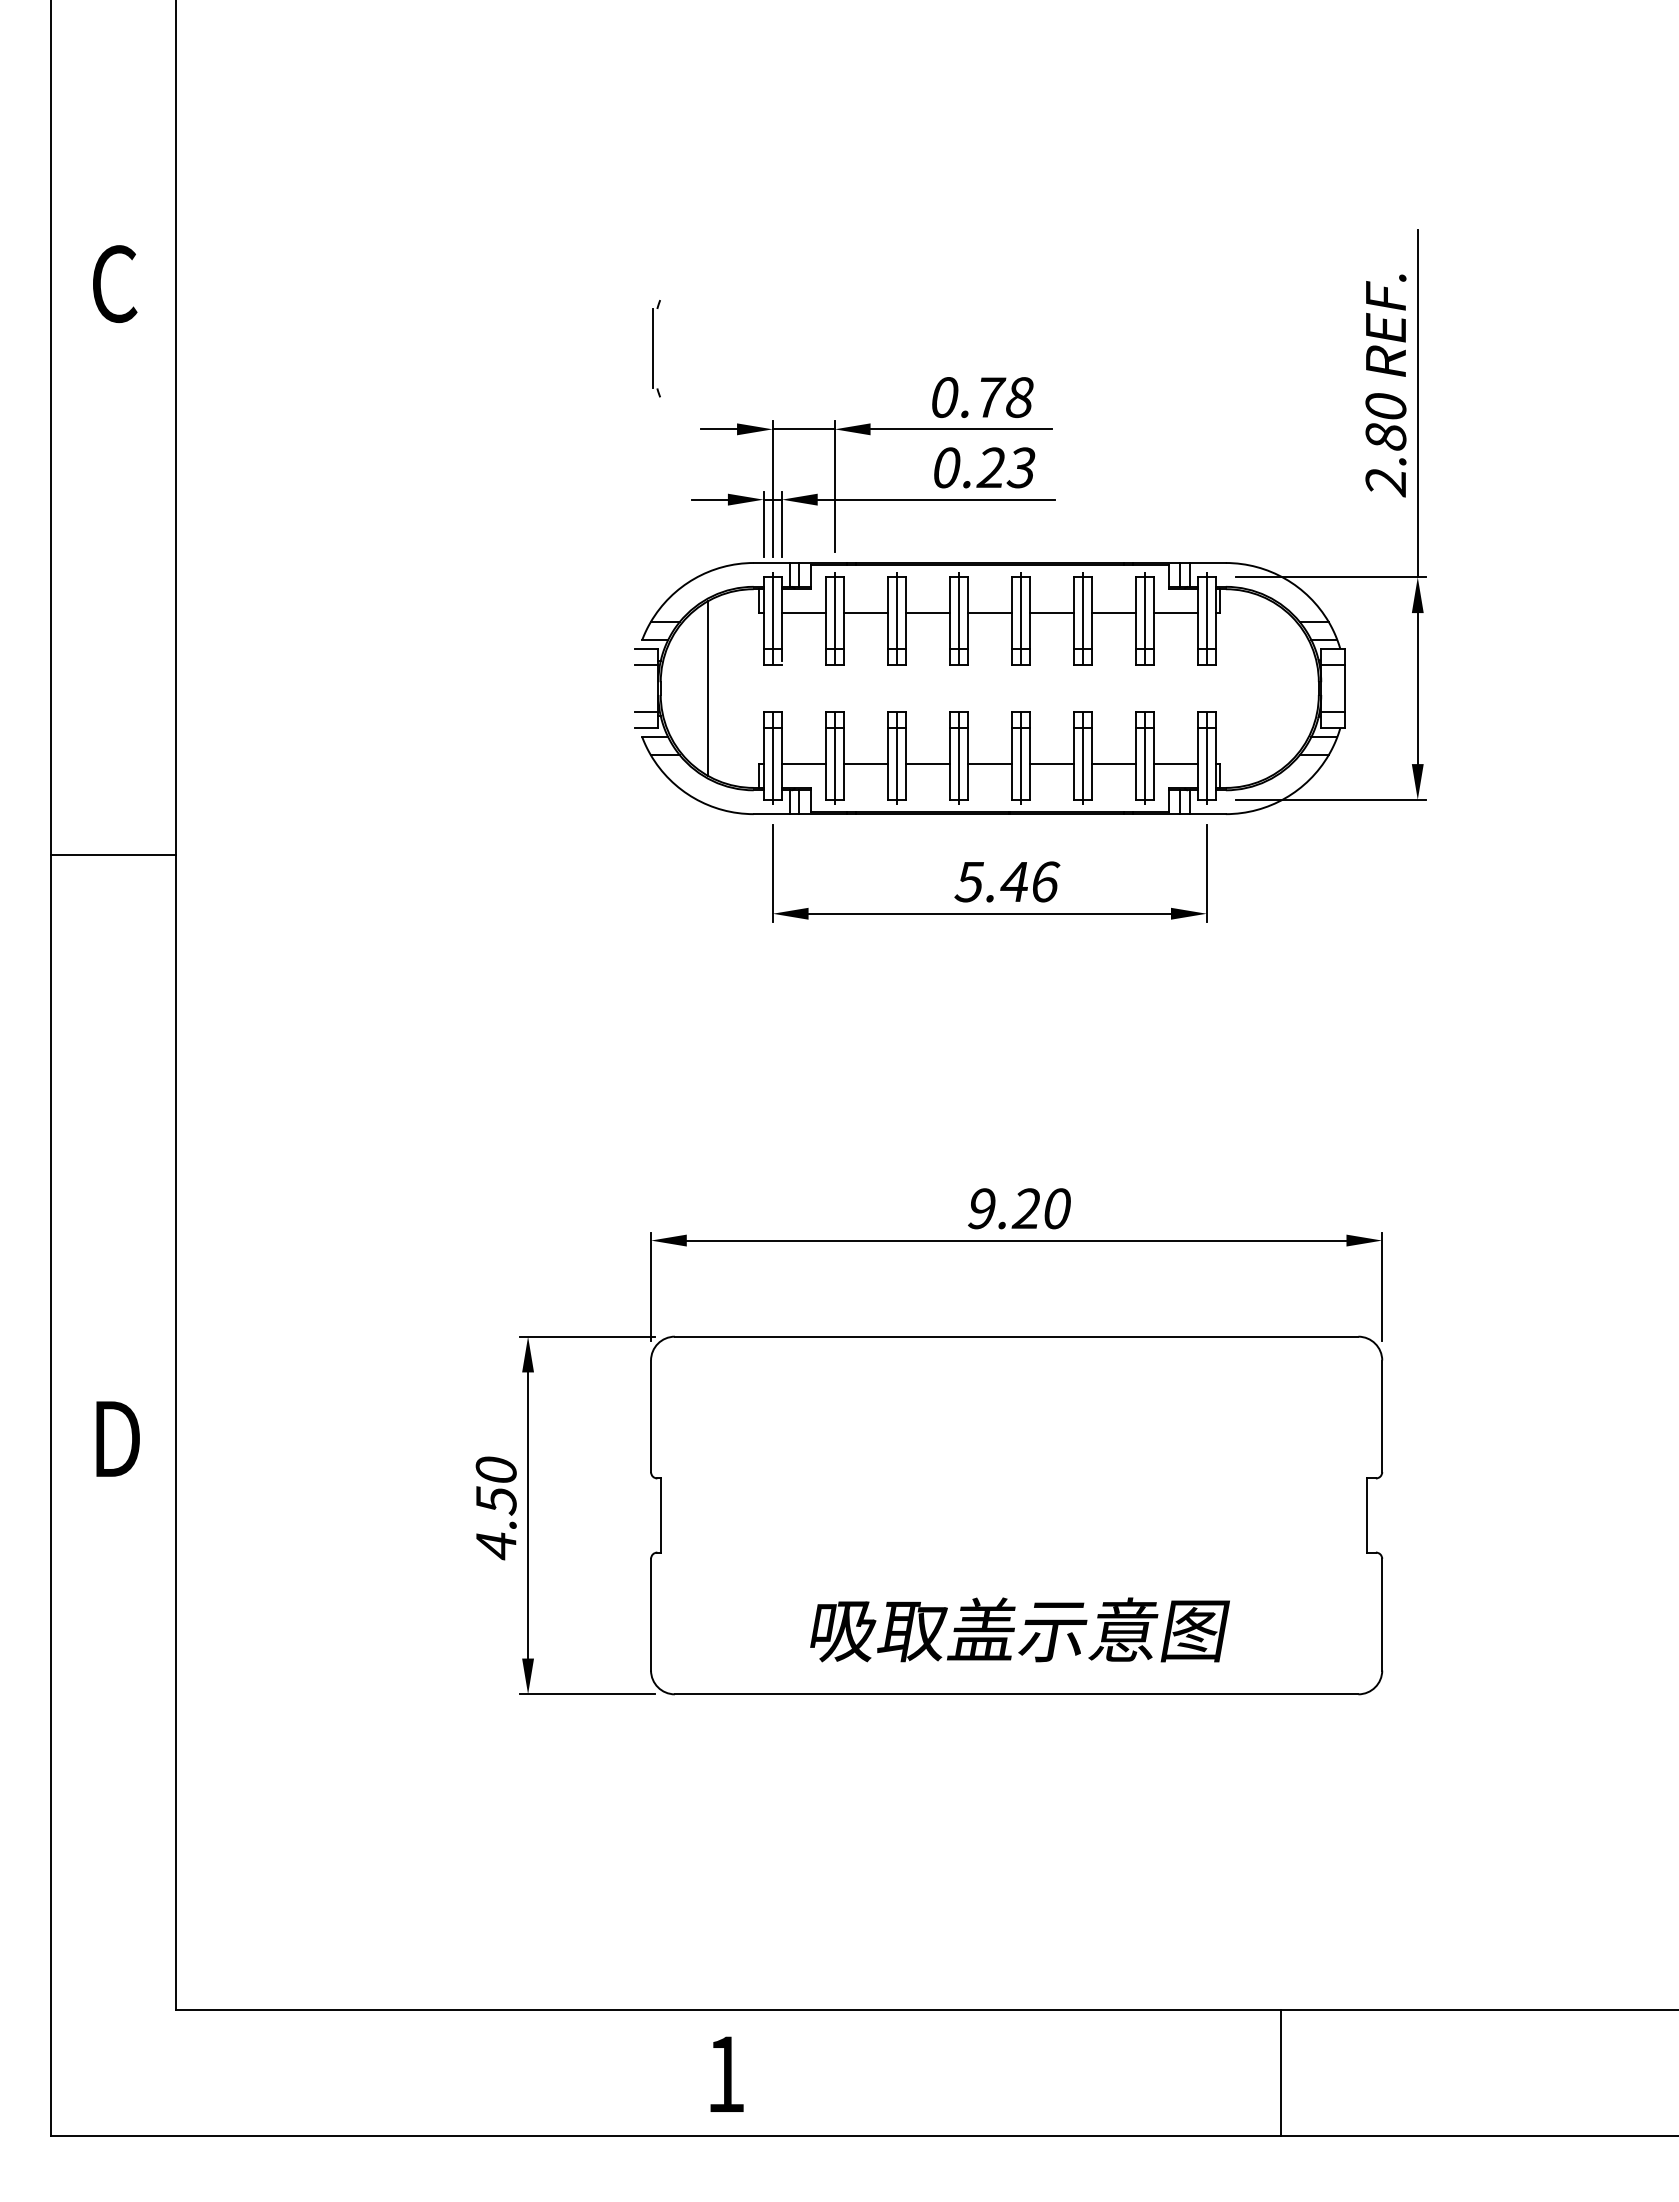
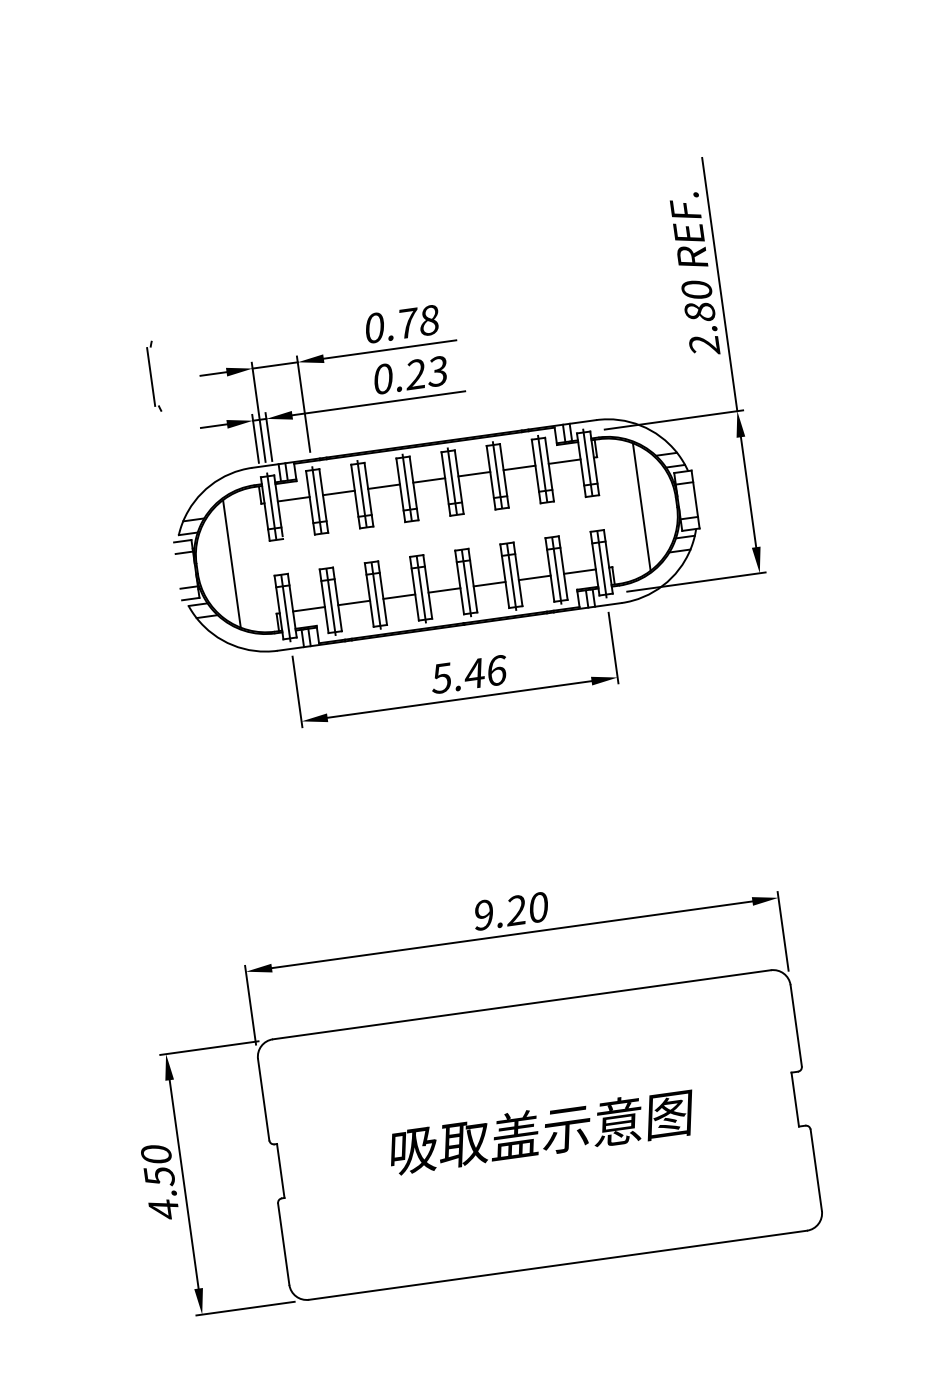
part: (656, 348) -> (154, 376), moved
line: (1271, 688) -> (642, 506), added
text: (1019, 1629) -> (541, 1131), moved

